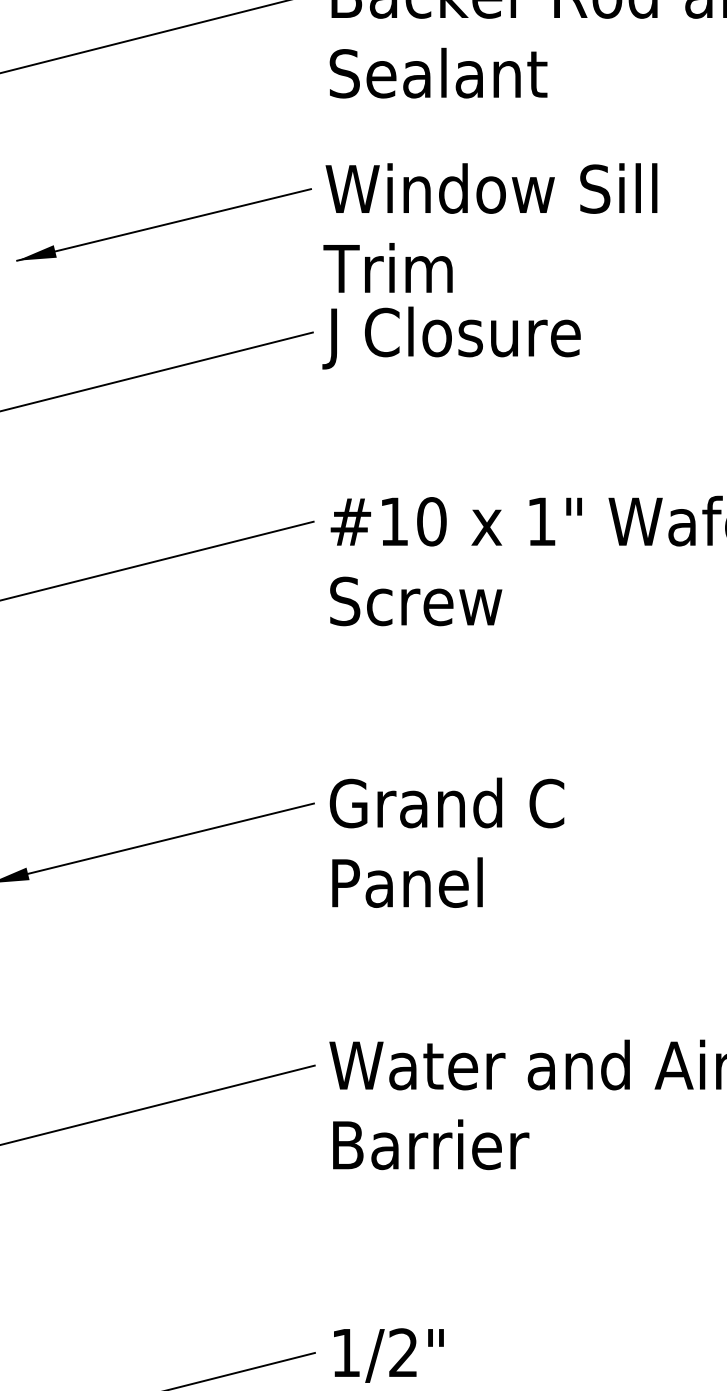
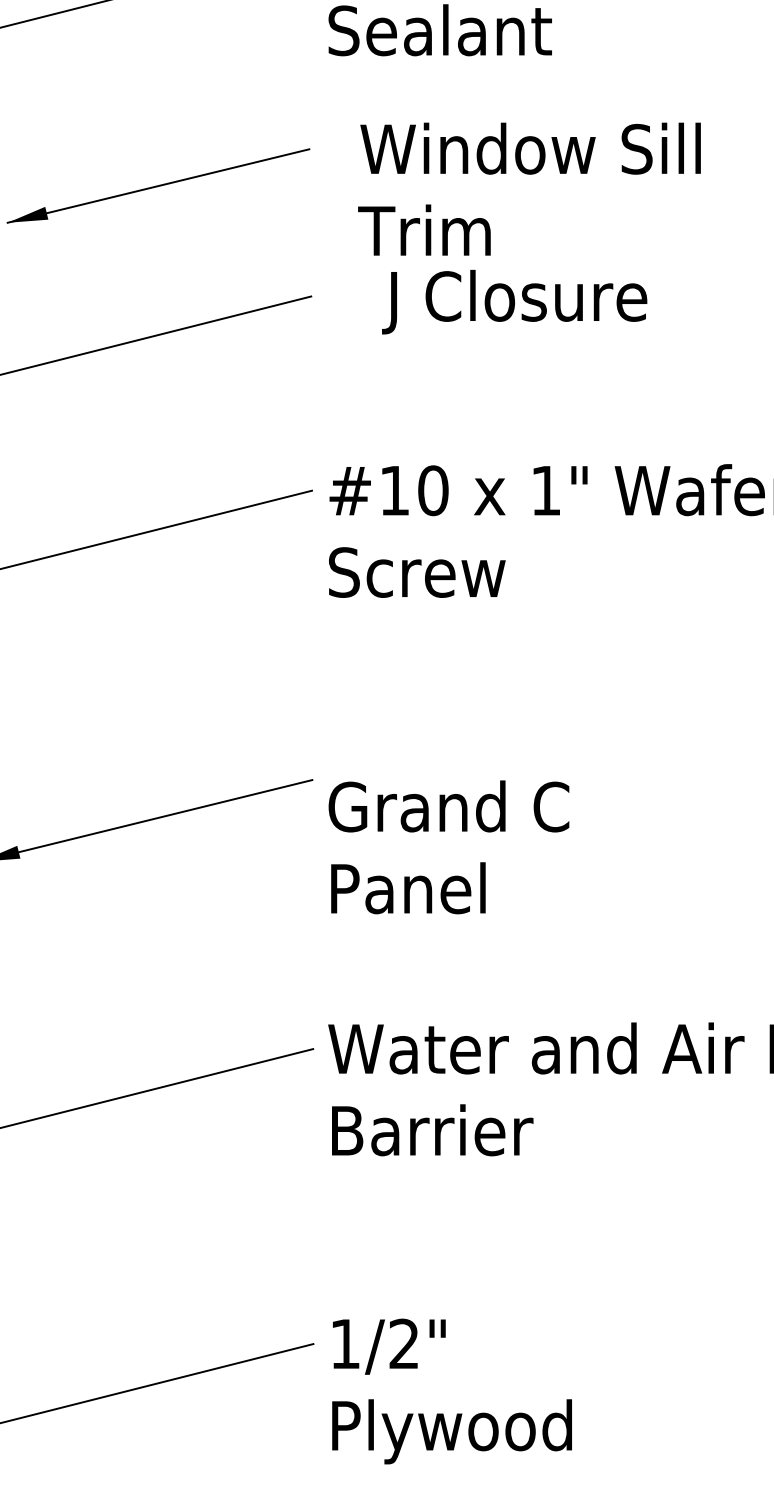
text: (490, 227) -> (529, 188), moved
text: (451, 337) -> (514, 301), moved
text: (446, 842) -> (448, 847), moved

